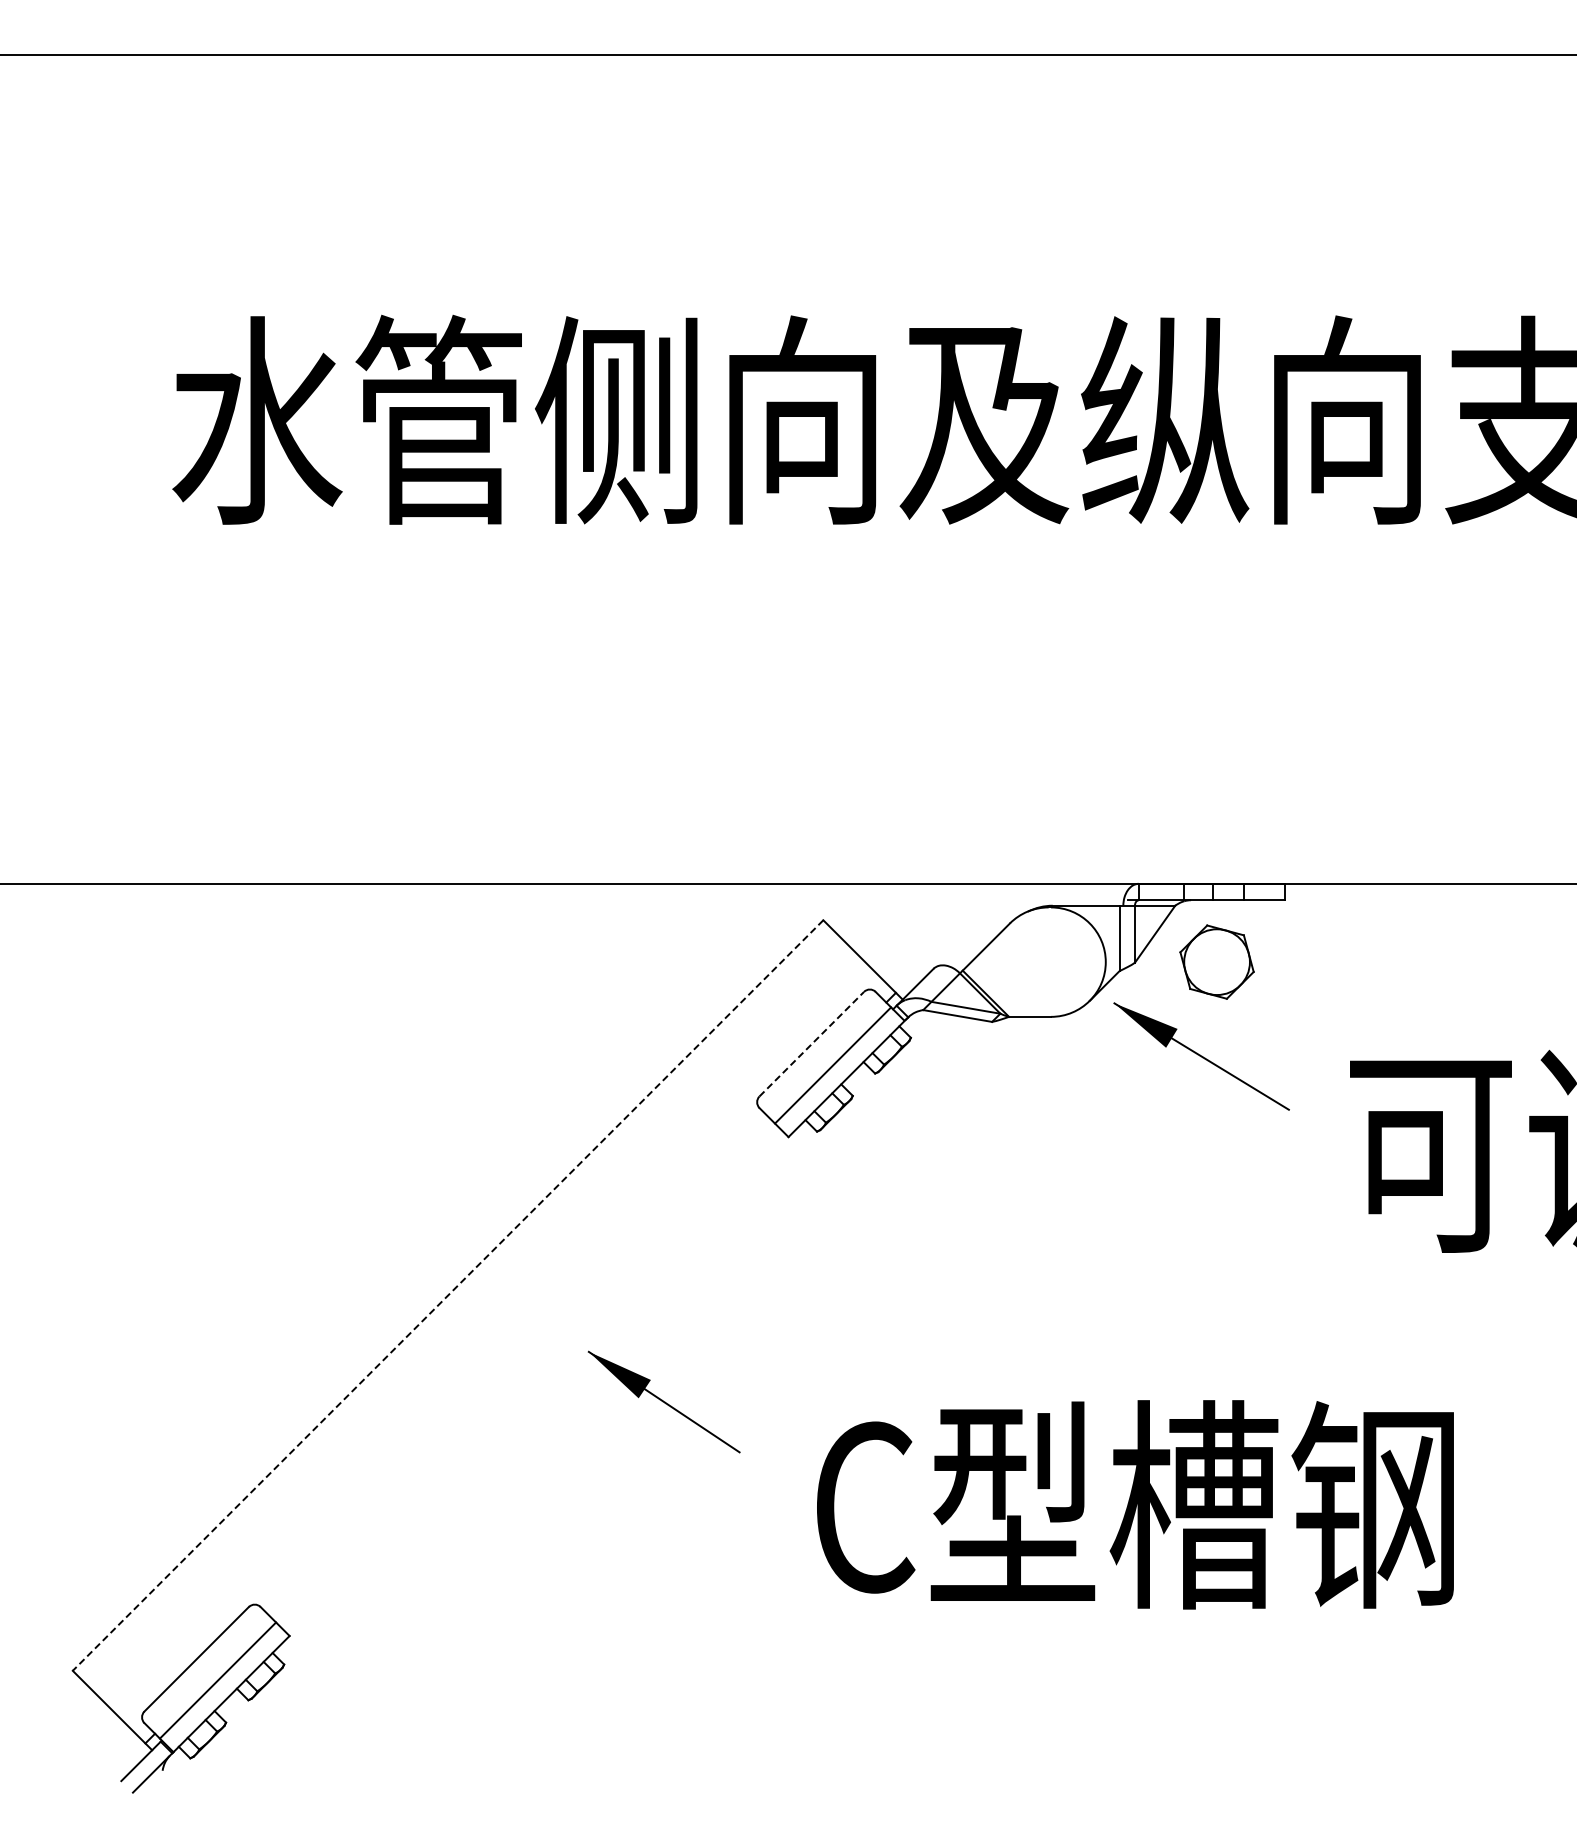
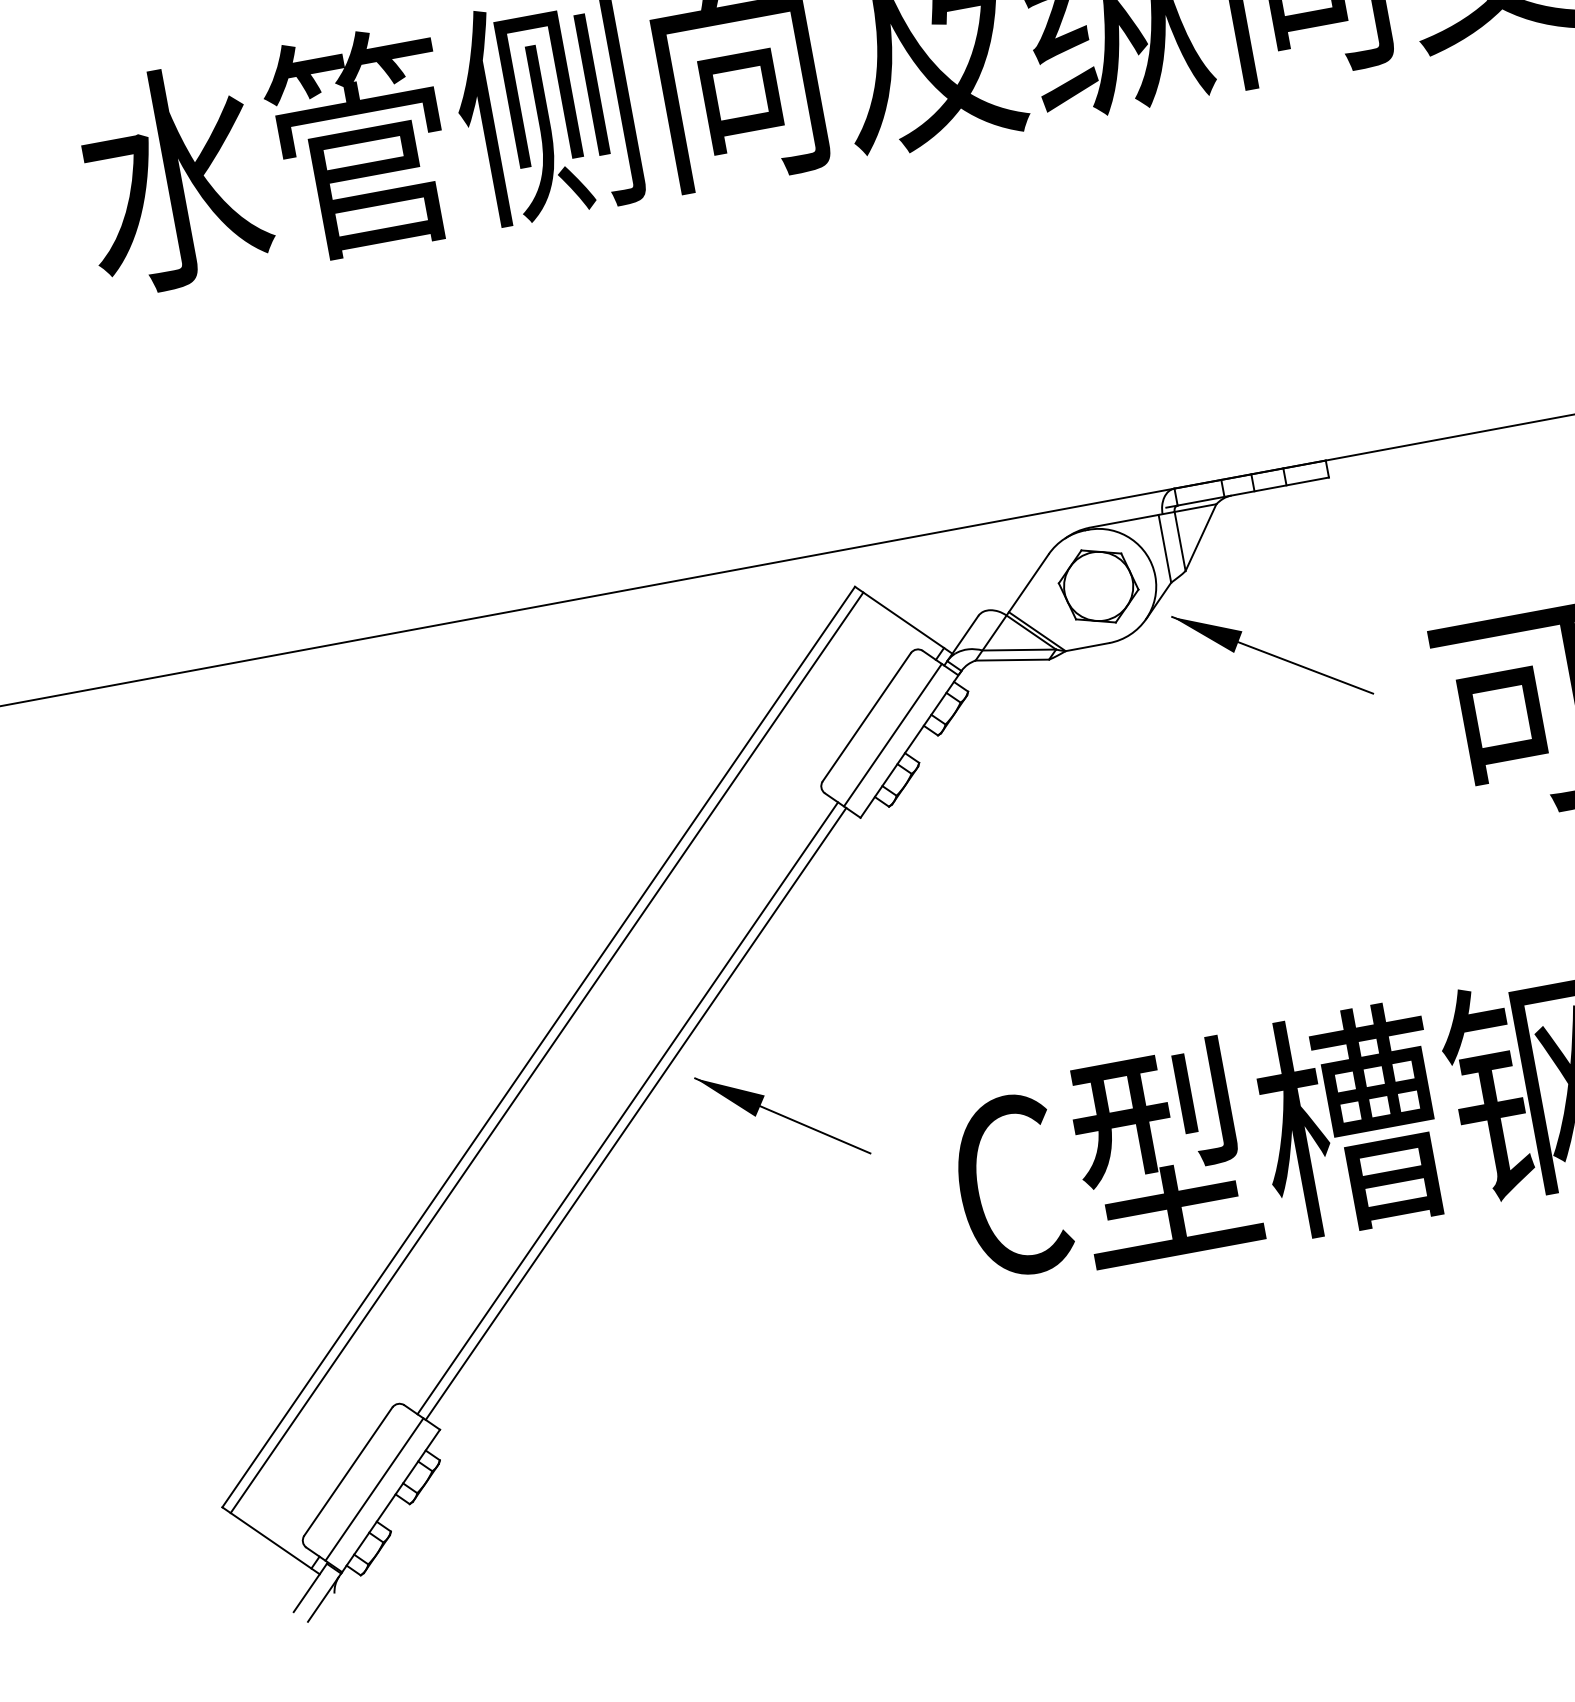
part: (1216, 961) -> (1097, 585), moved
line: (811, 1044) -> (866, 717), dashed -> solid
line: (448, 1295) -> (539, 1046), dashed -> solid
line: (454, 1302) -> (546, 1053), added
line: (520, 1367) -> (627, 1107), added
line: (526, 1374) -> (634, 1113), added

